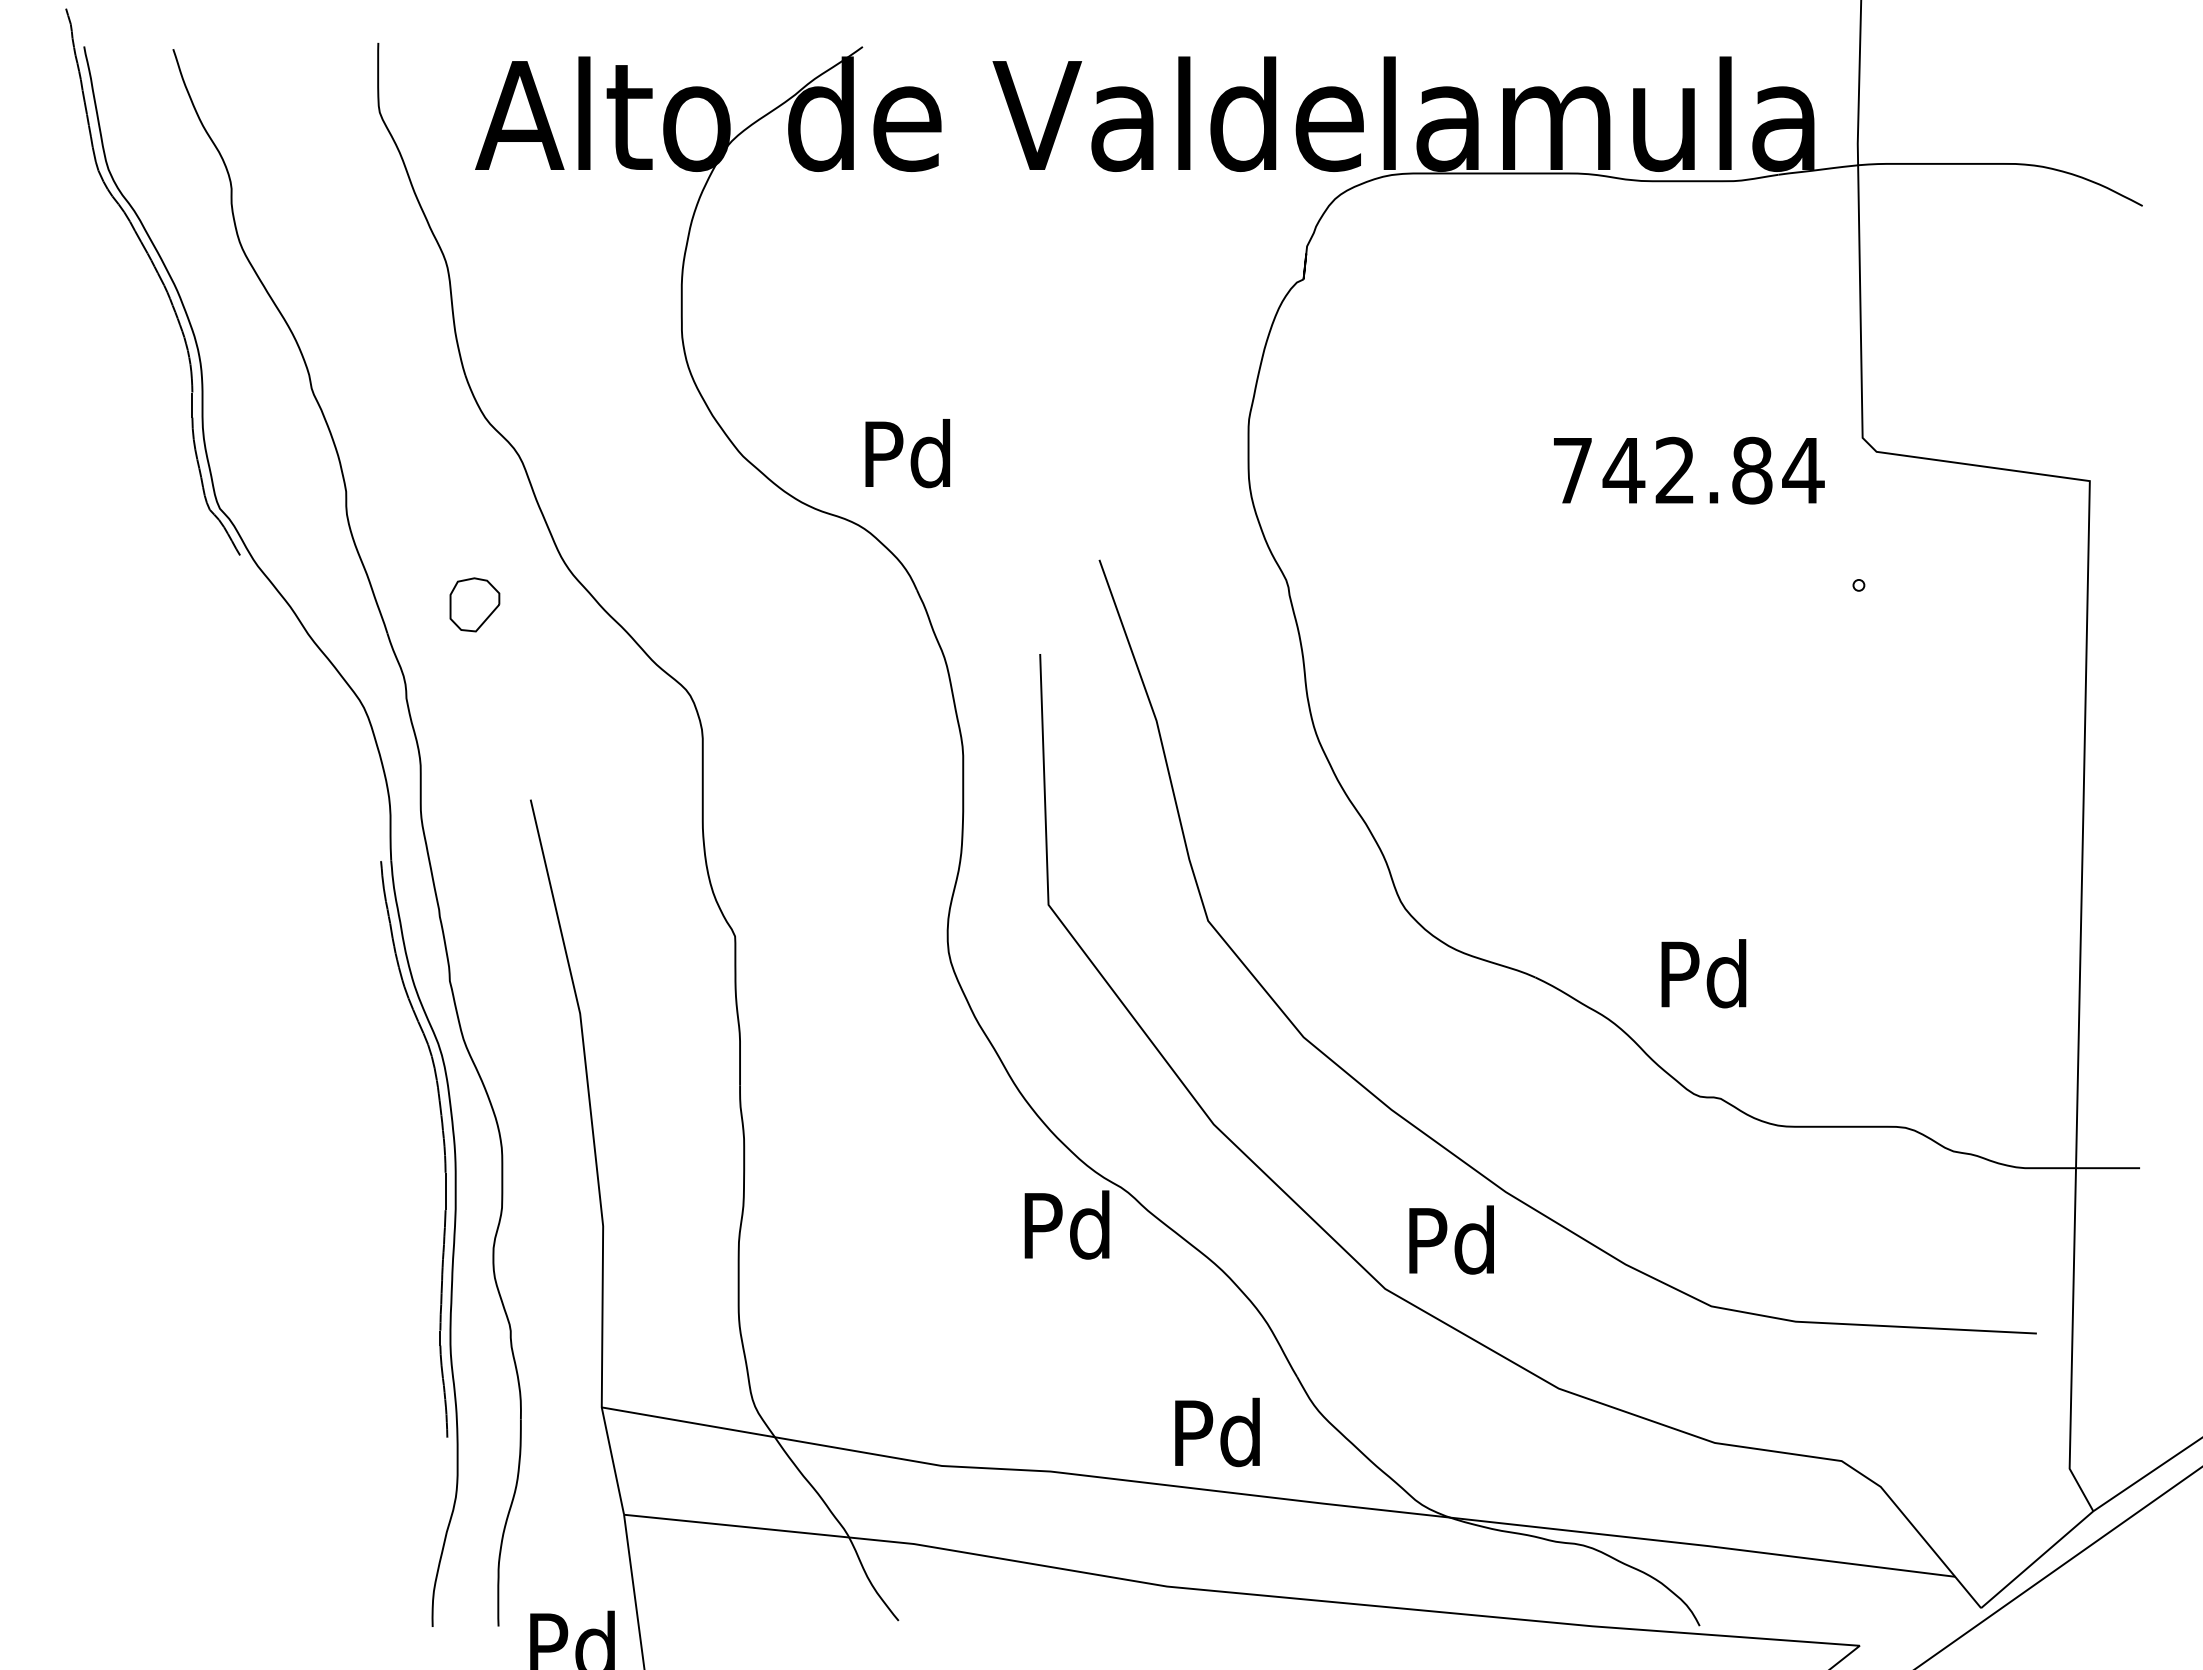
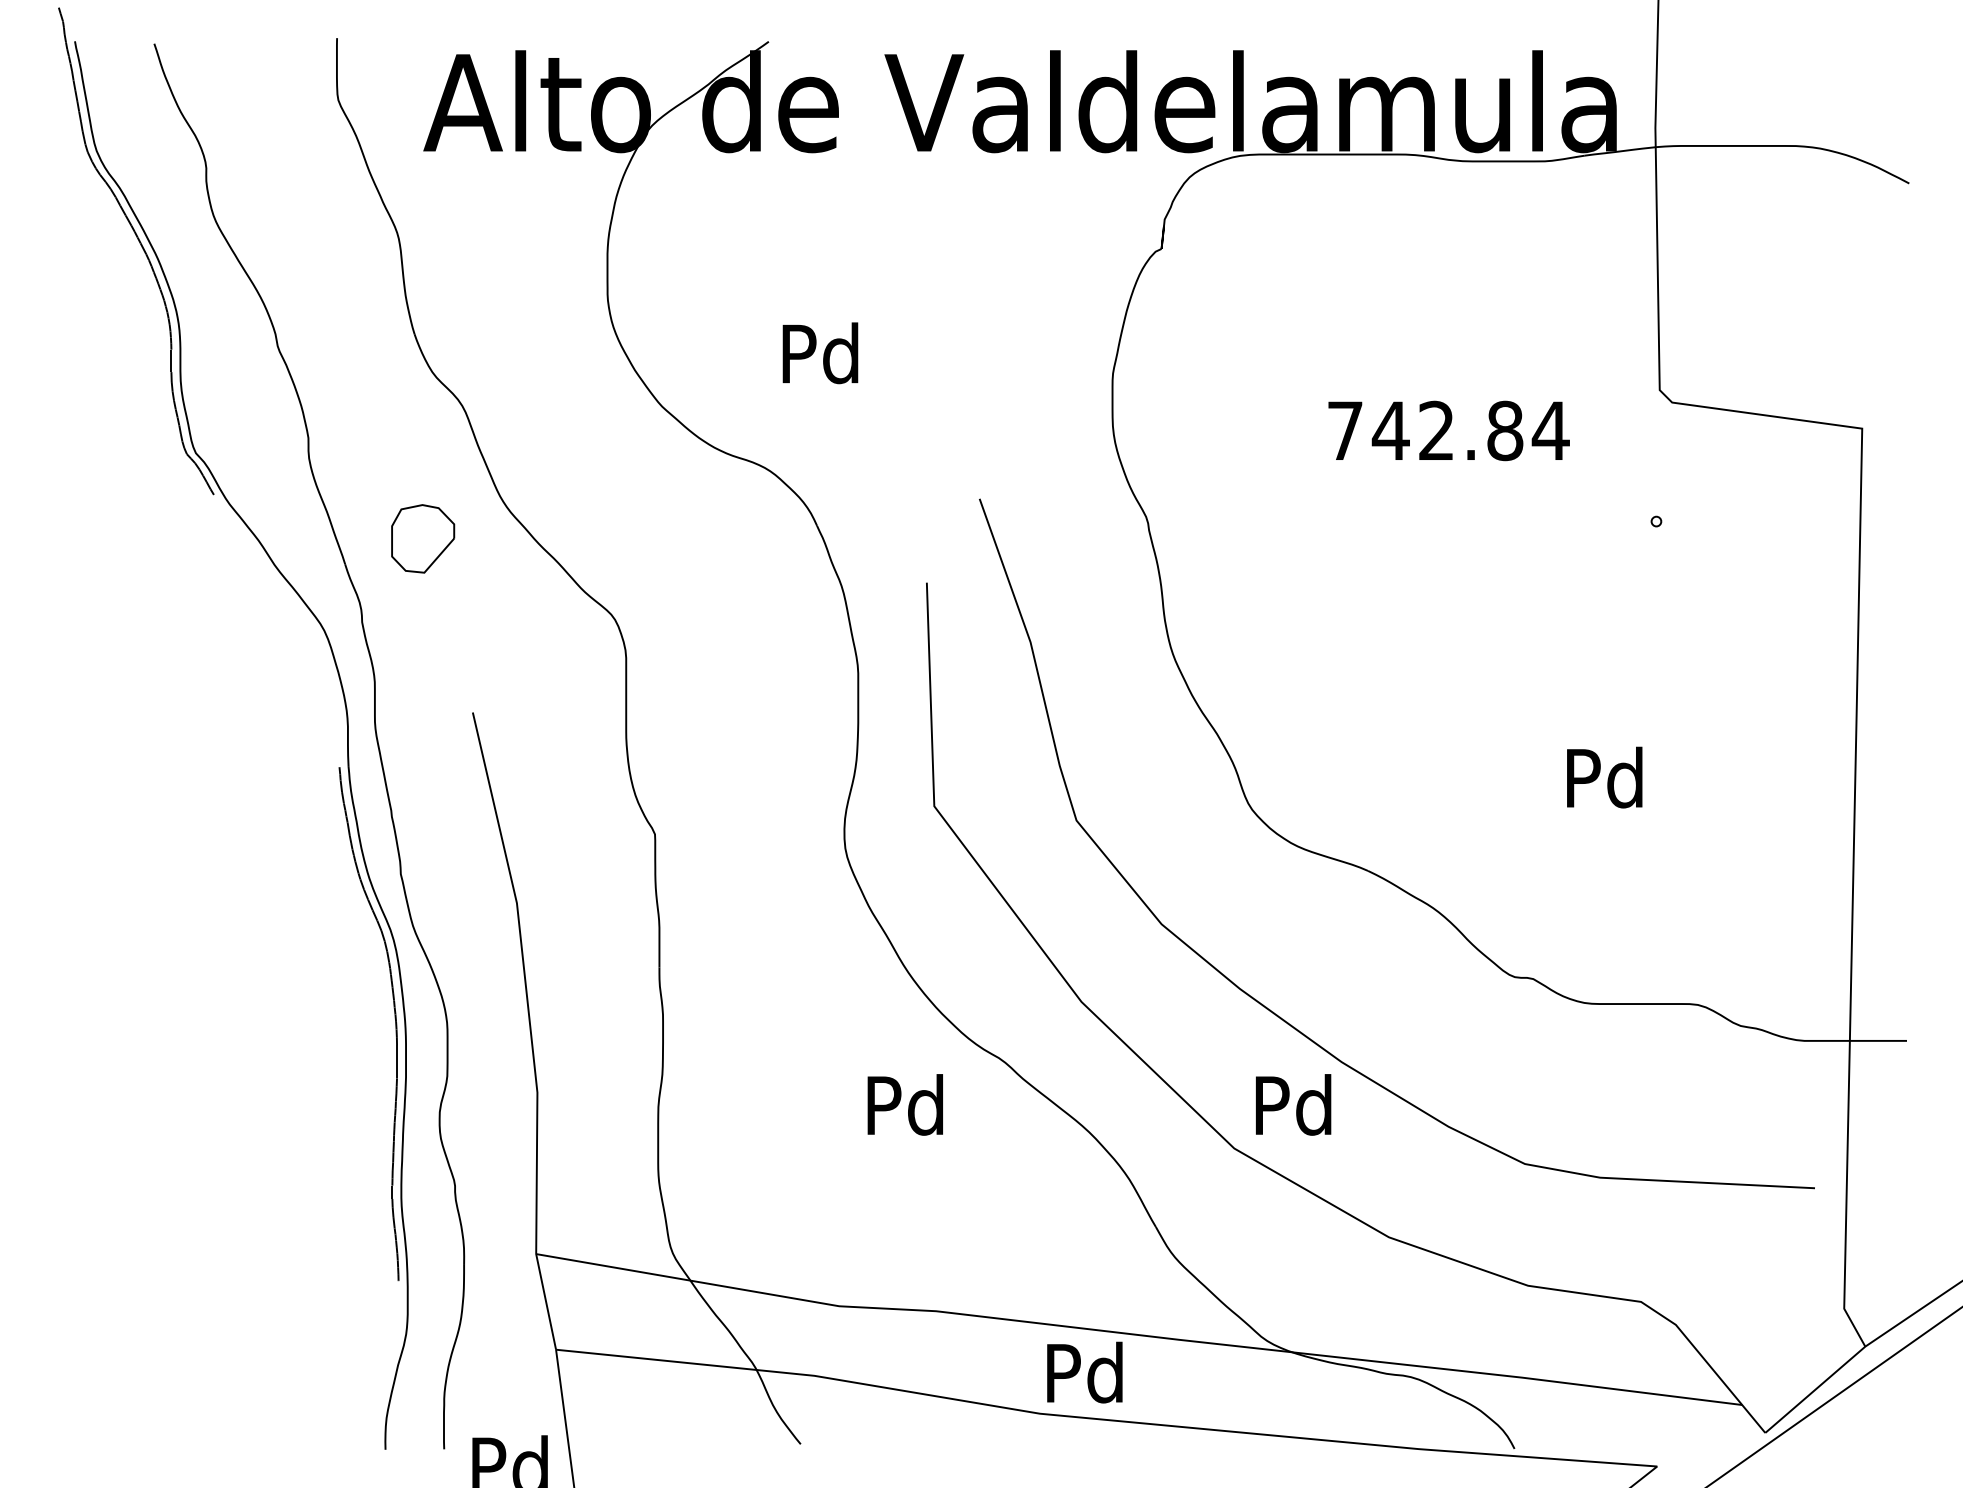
text: (907, 453) -> (820, 353), moved
text: (1689, 470) -> (1449, 430), moved
part: (474, 604) -> (422, 538), size x1.43
text: (1703, 973) -> (1604, 777), moved
text: (1066, 1224) -> (904, 1104), moved
text: (1217, 1432) -> (1084, 1372), moved

